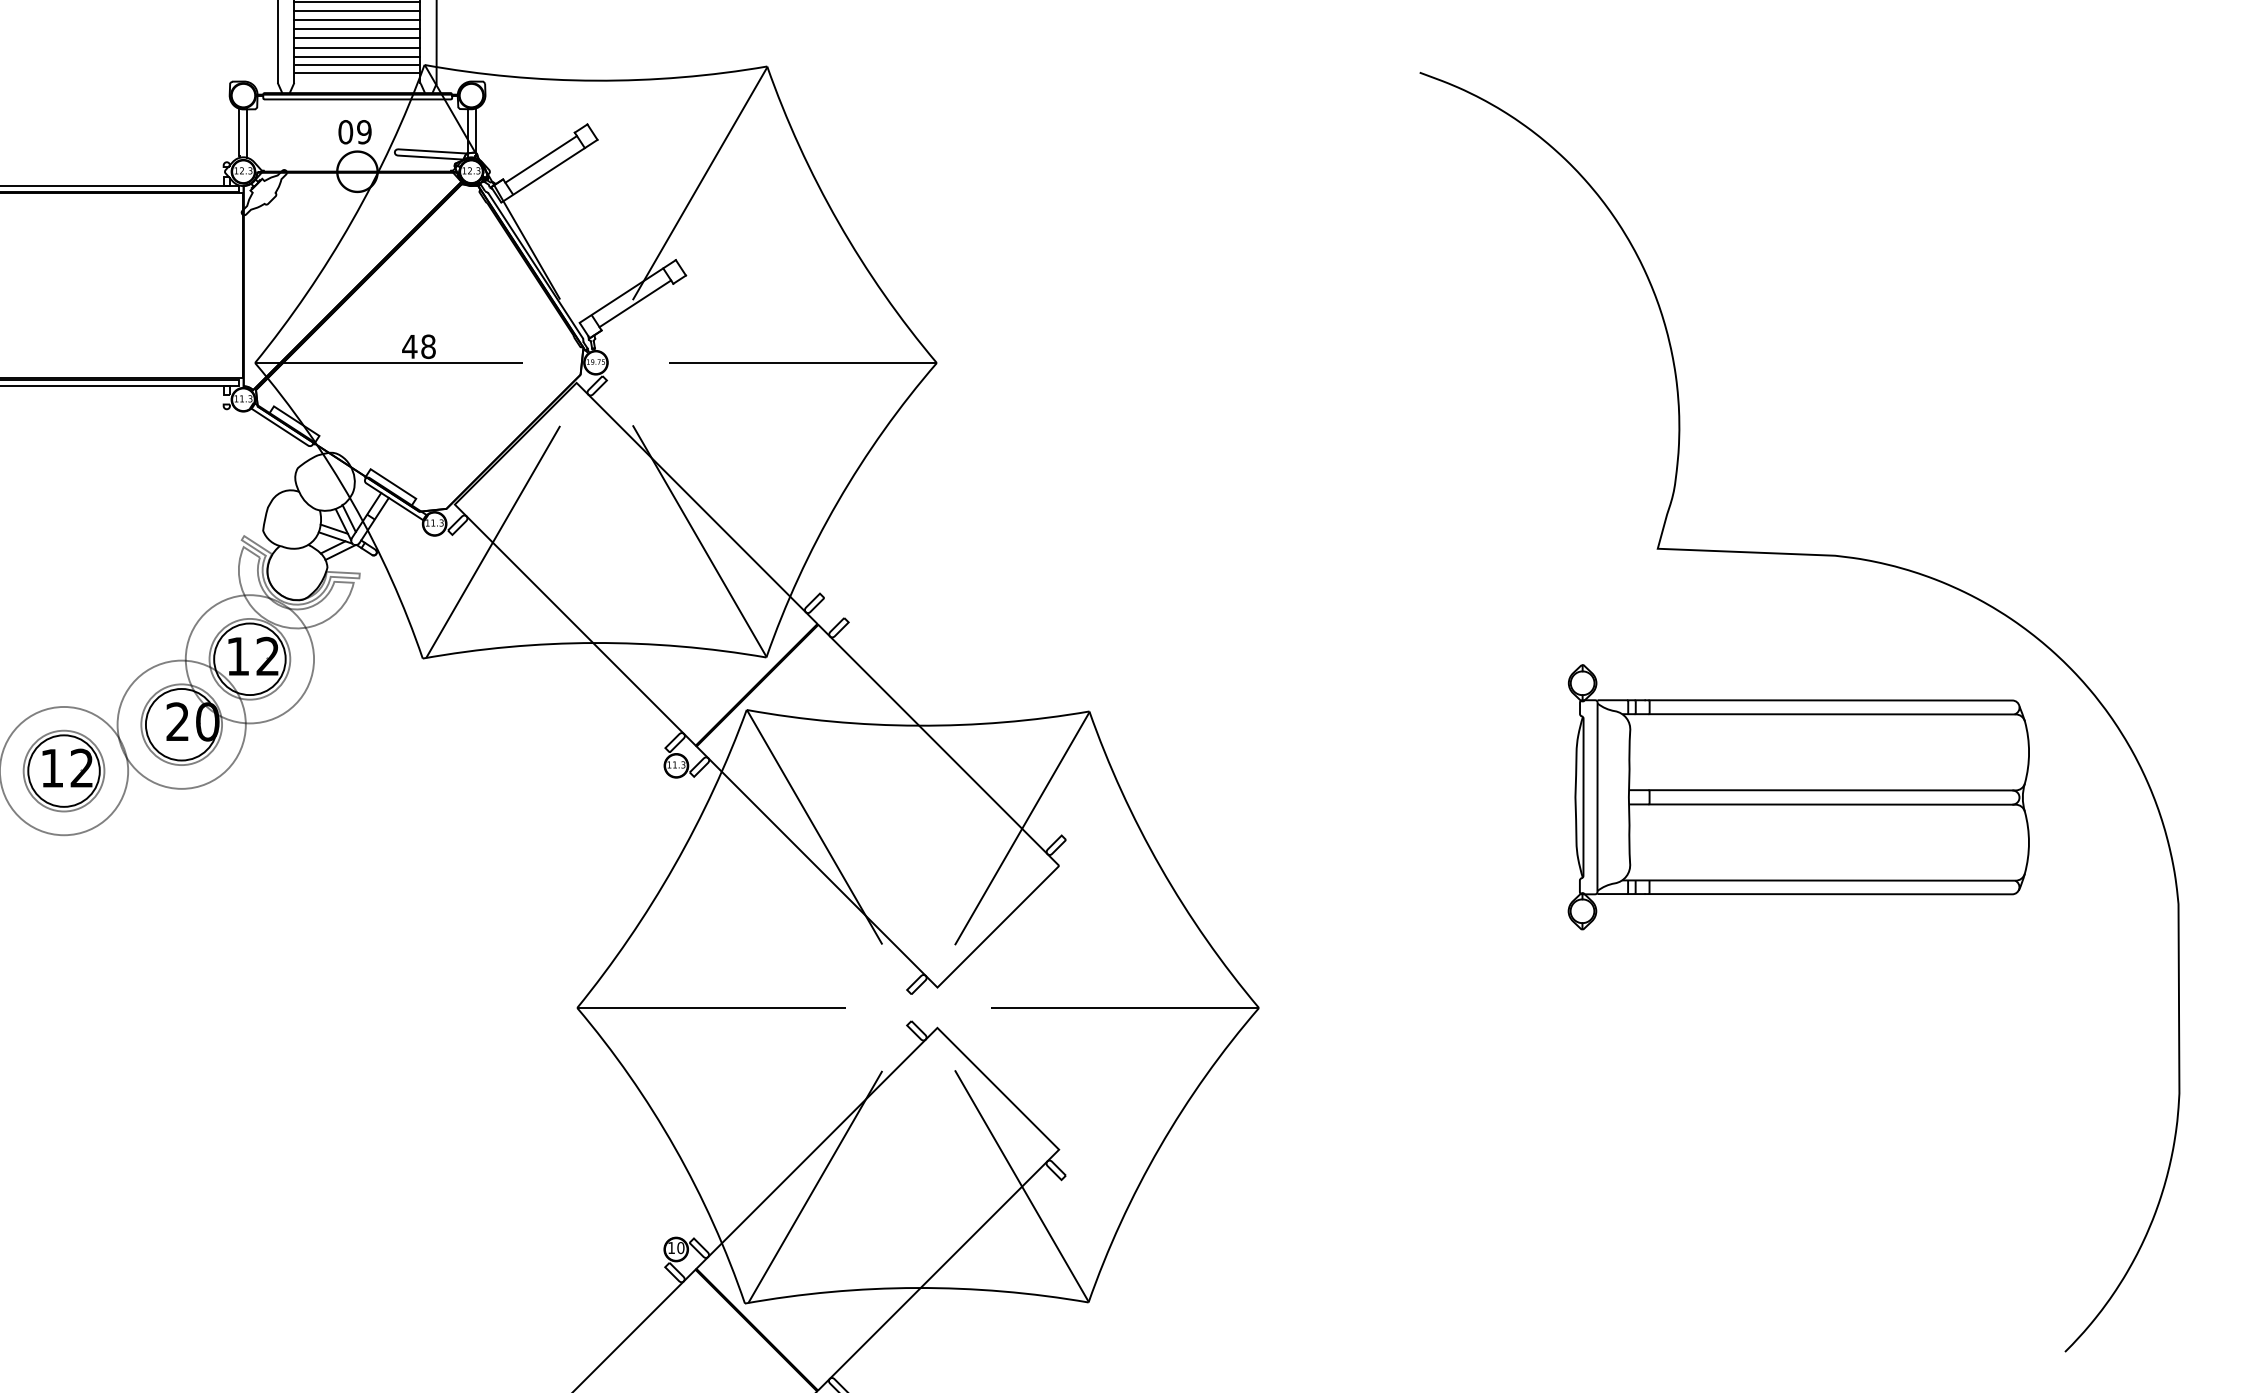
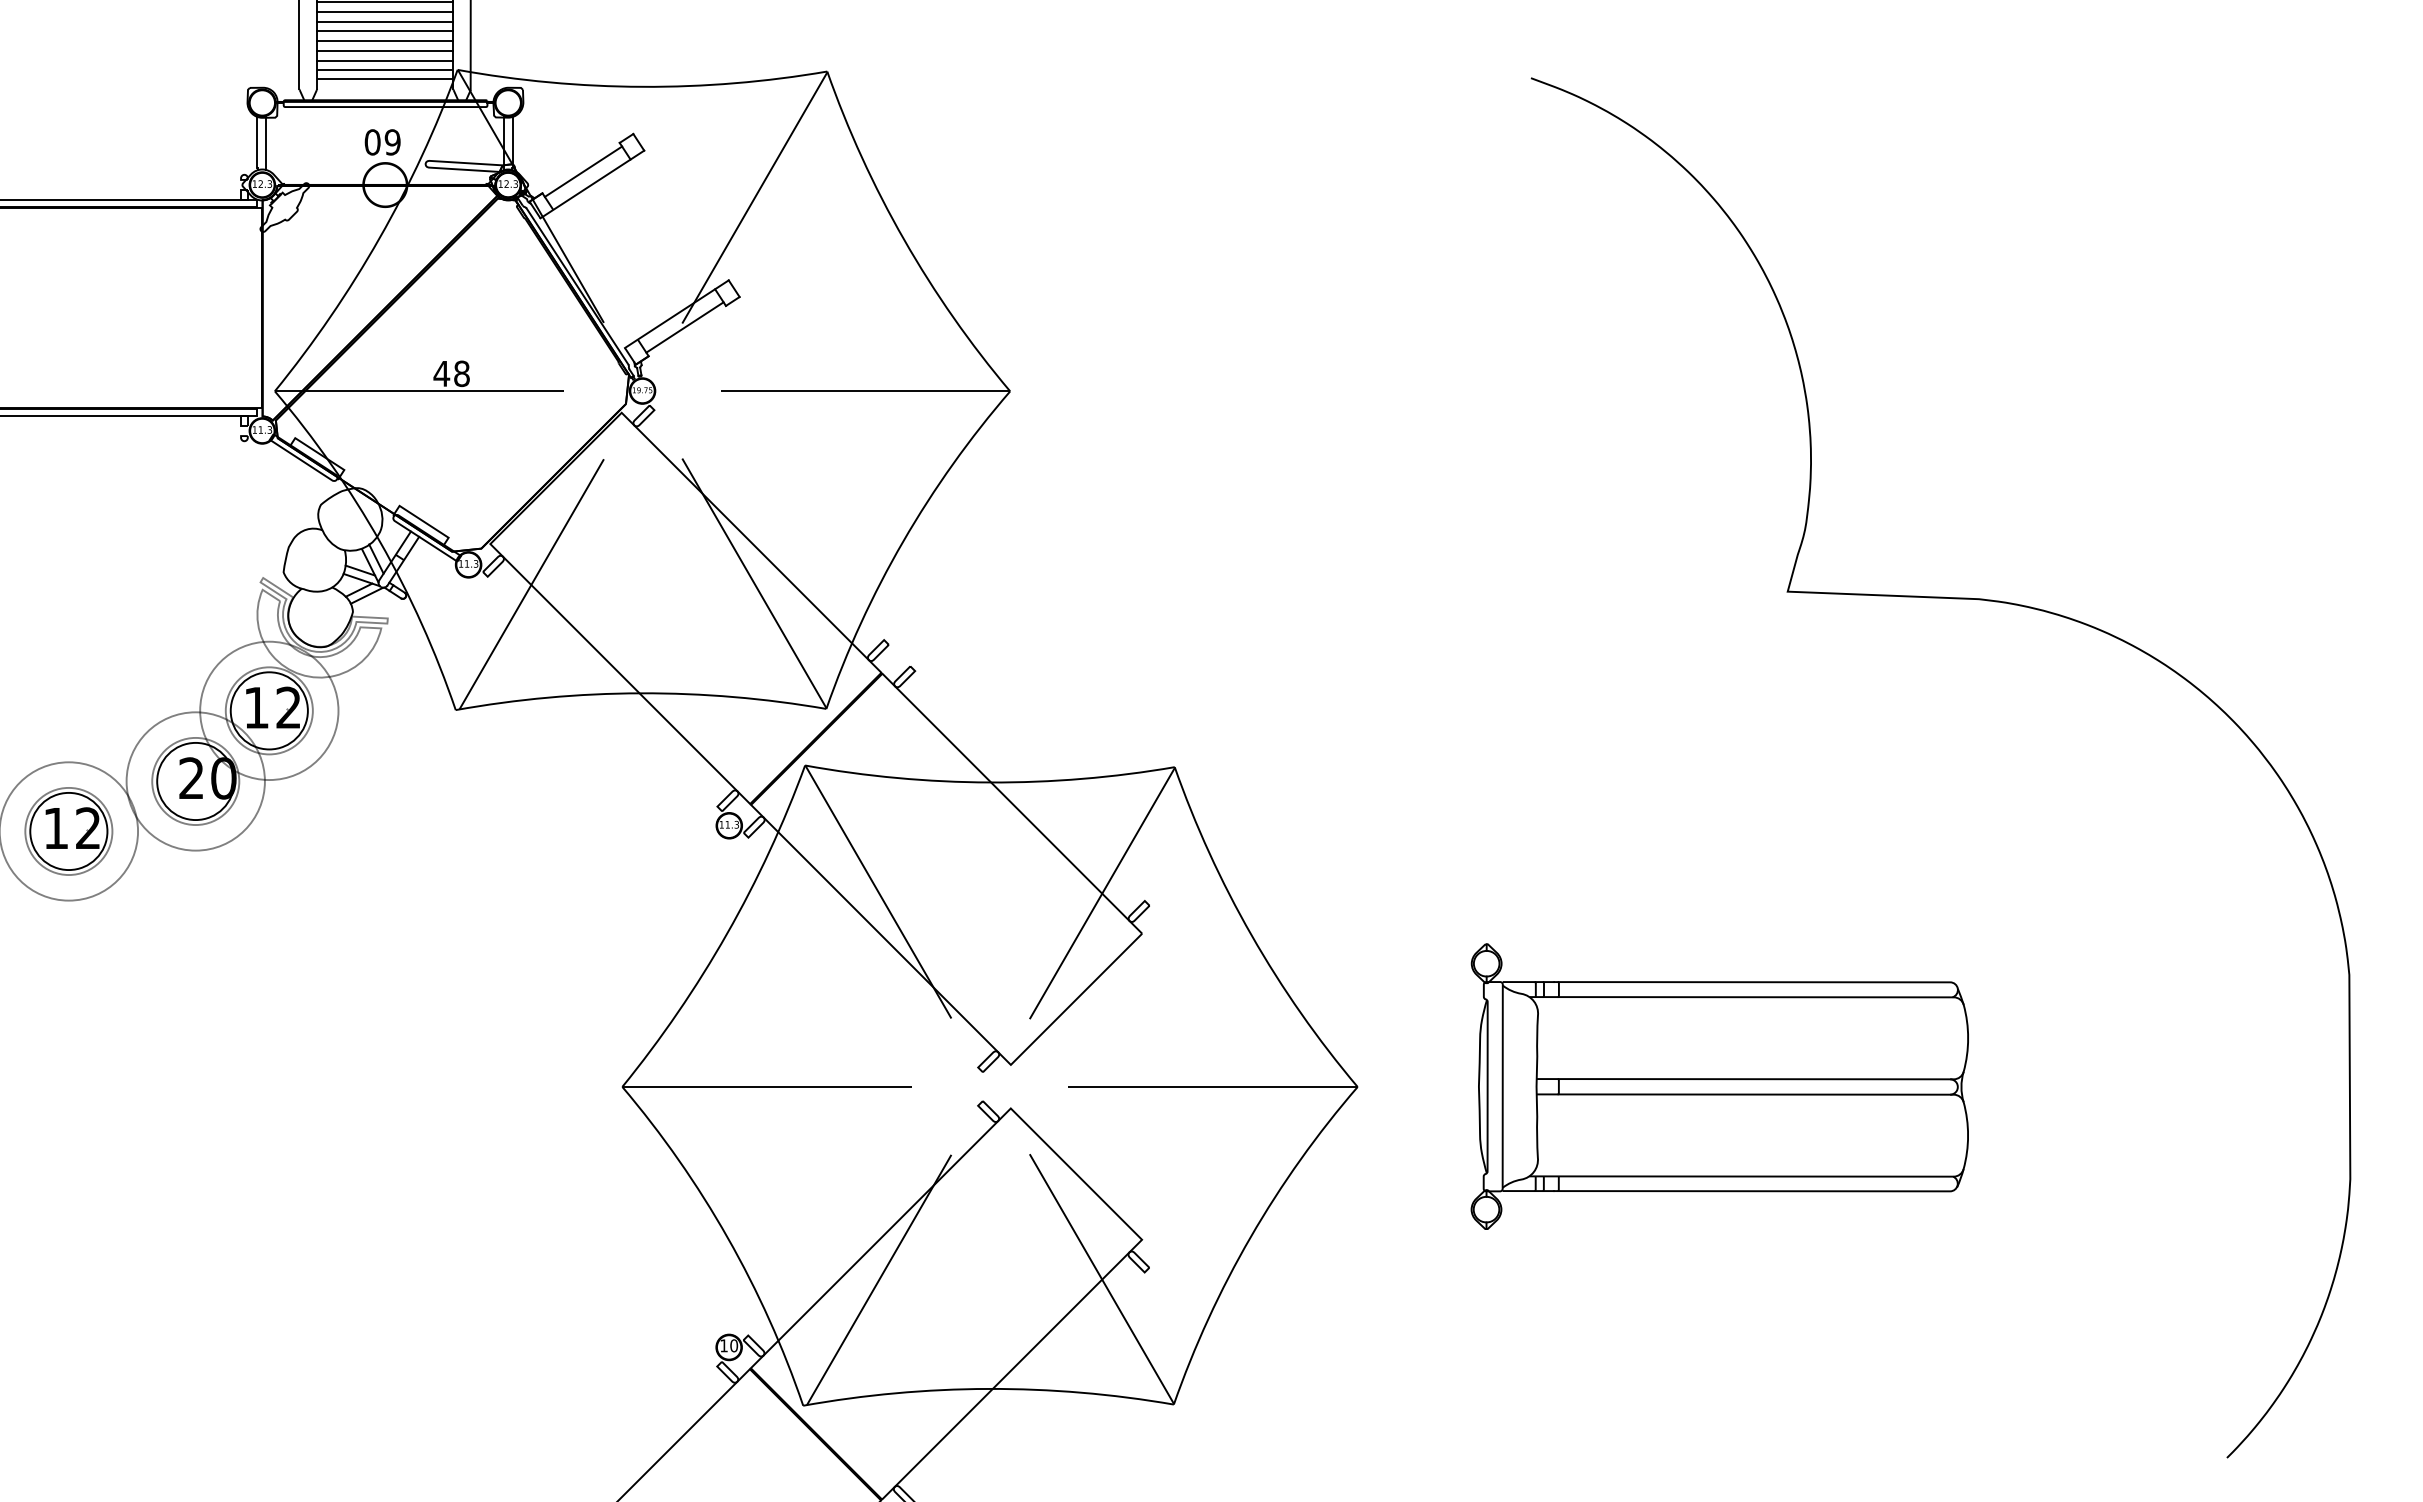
part: (1798, 797) -> (1719, 1086), moved

